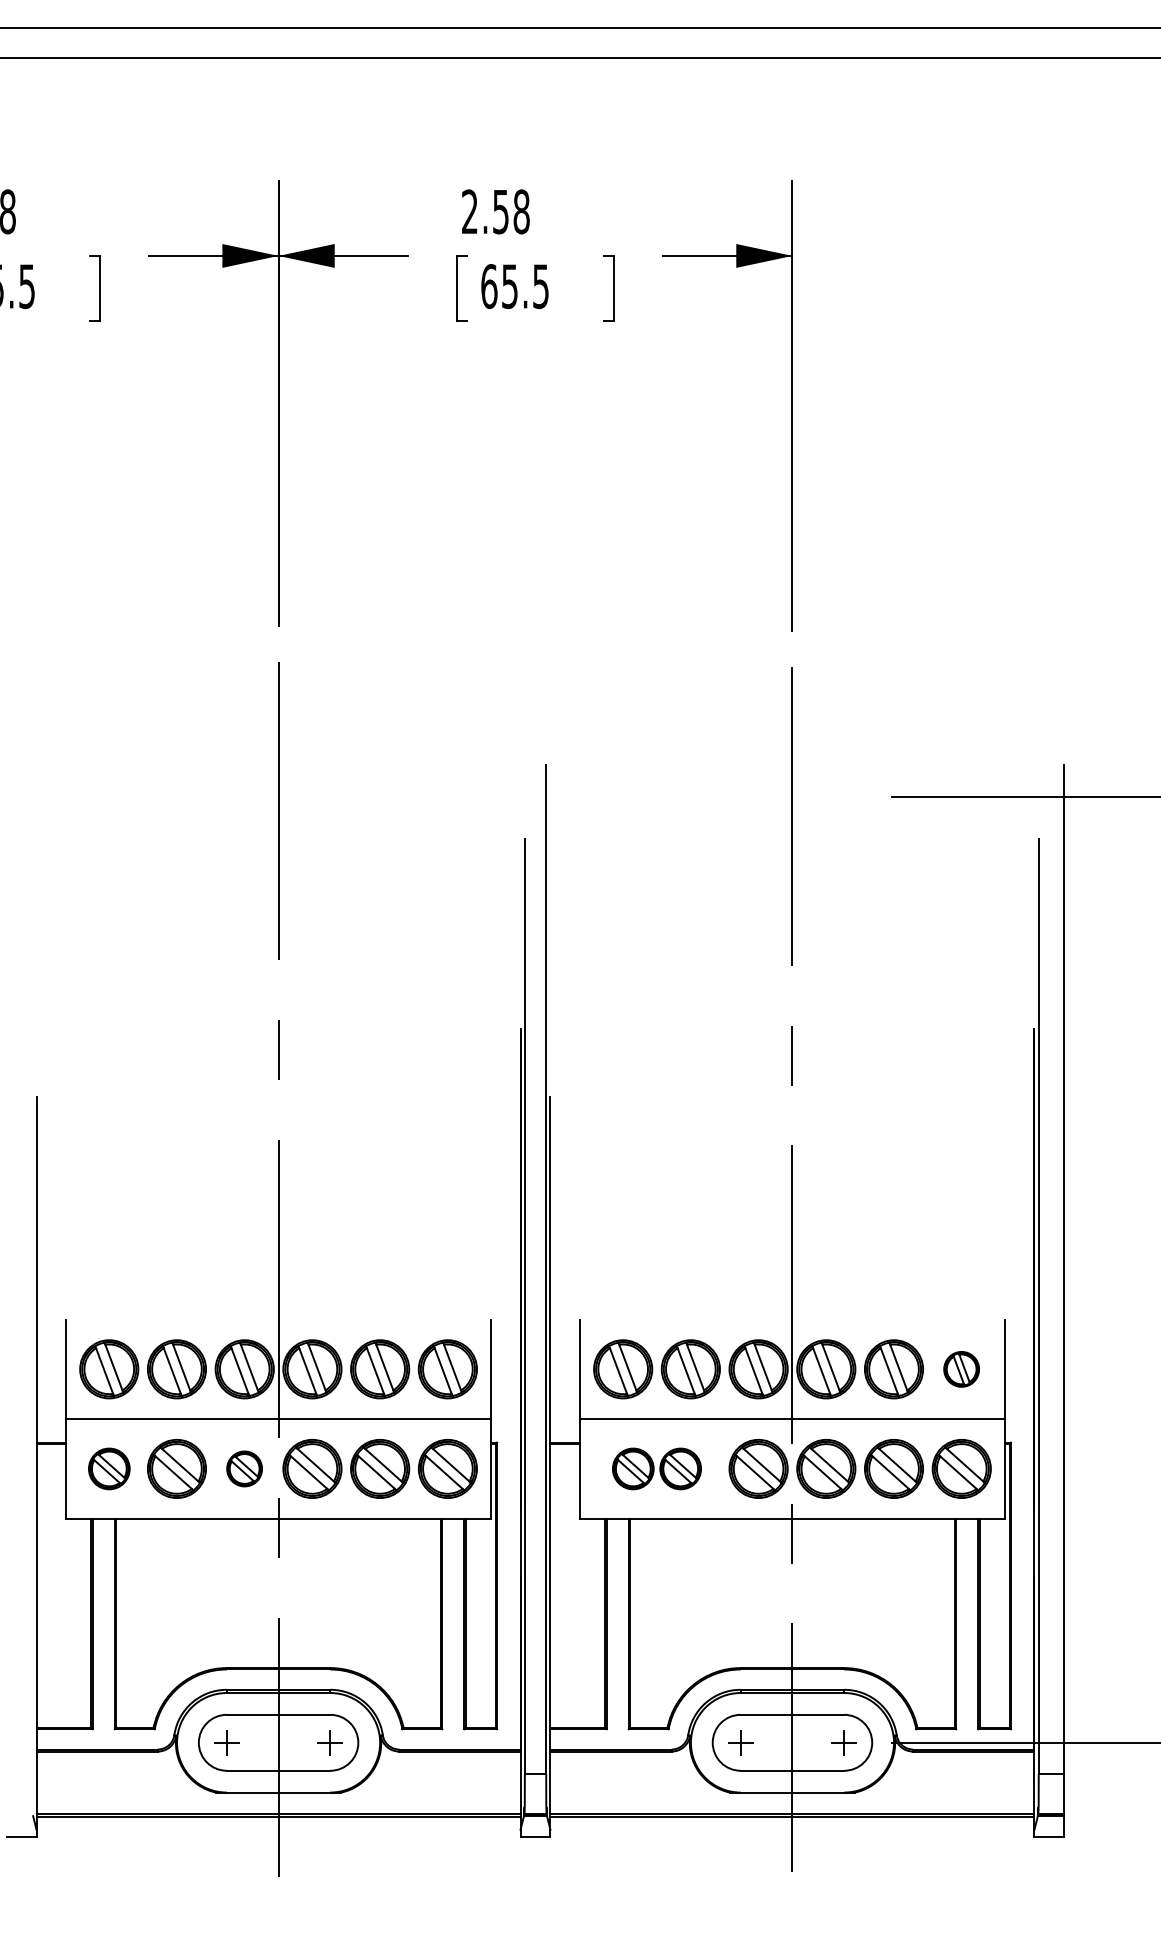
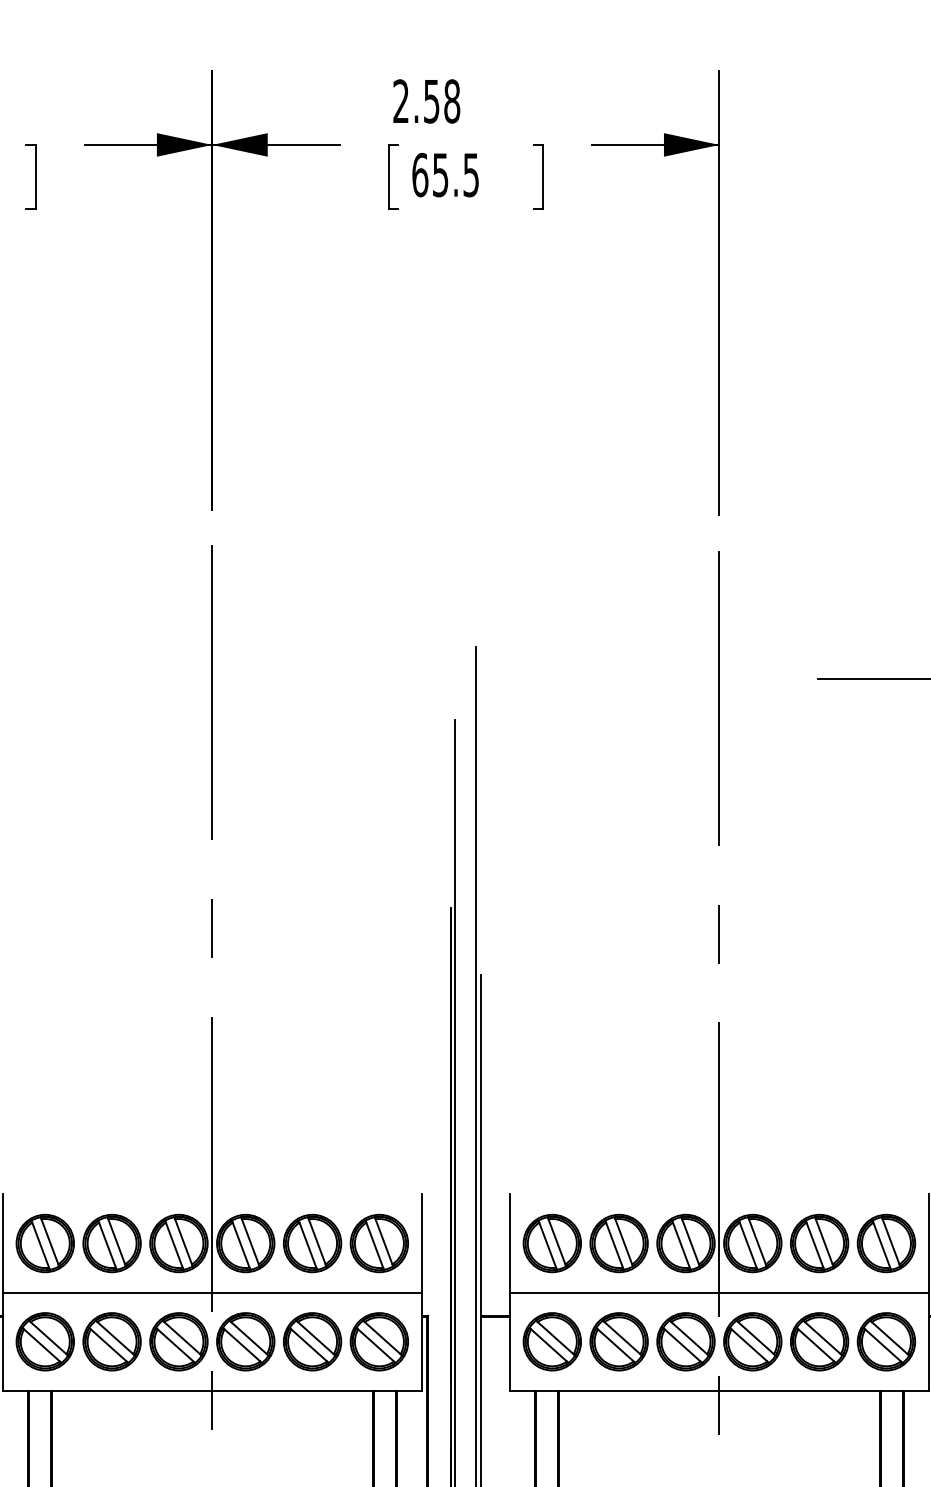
part: (961, 1369) -> (886, 1243), size x1.67
part: (109, 1468) -> (45, 1341), size x1.43
part: (244, 1468) -> (178, 1341), size x1.67
part: (656, 1468) -> (585, 1341), size x1.43

